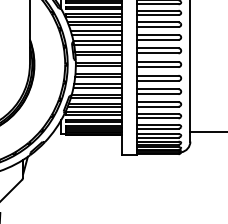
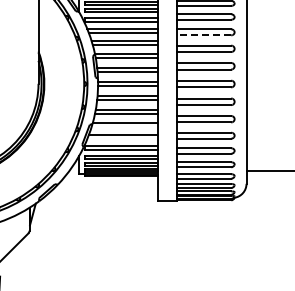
line: (157, 27) -> (203, 35), solid -> dashed
line: (96, 97) -> (124, 126), removed
line: (94, 106) -> (122, 138), removed

